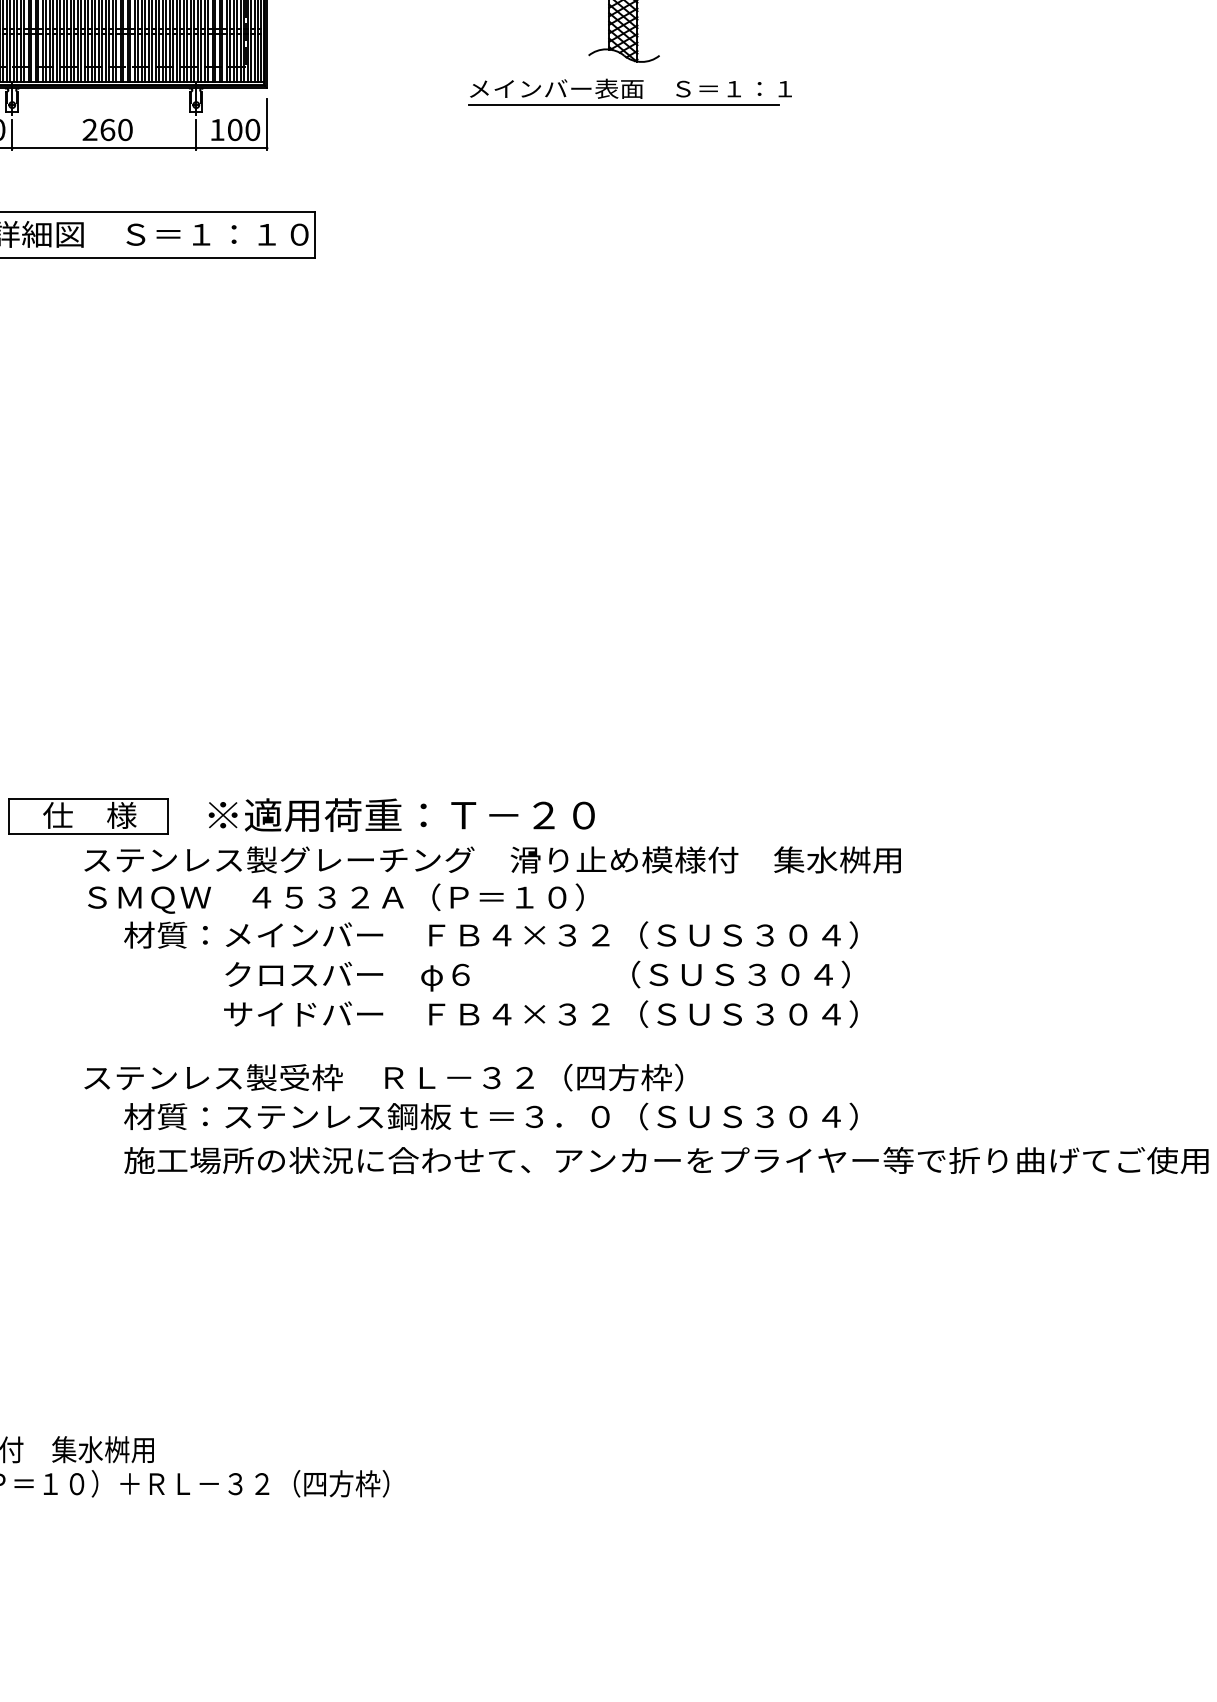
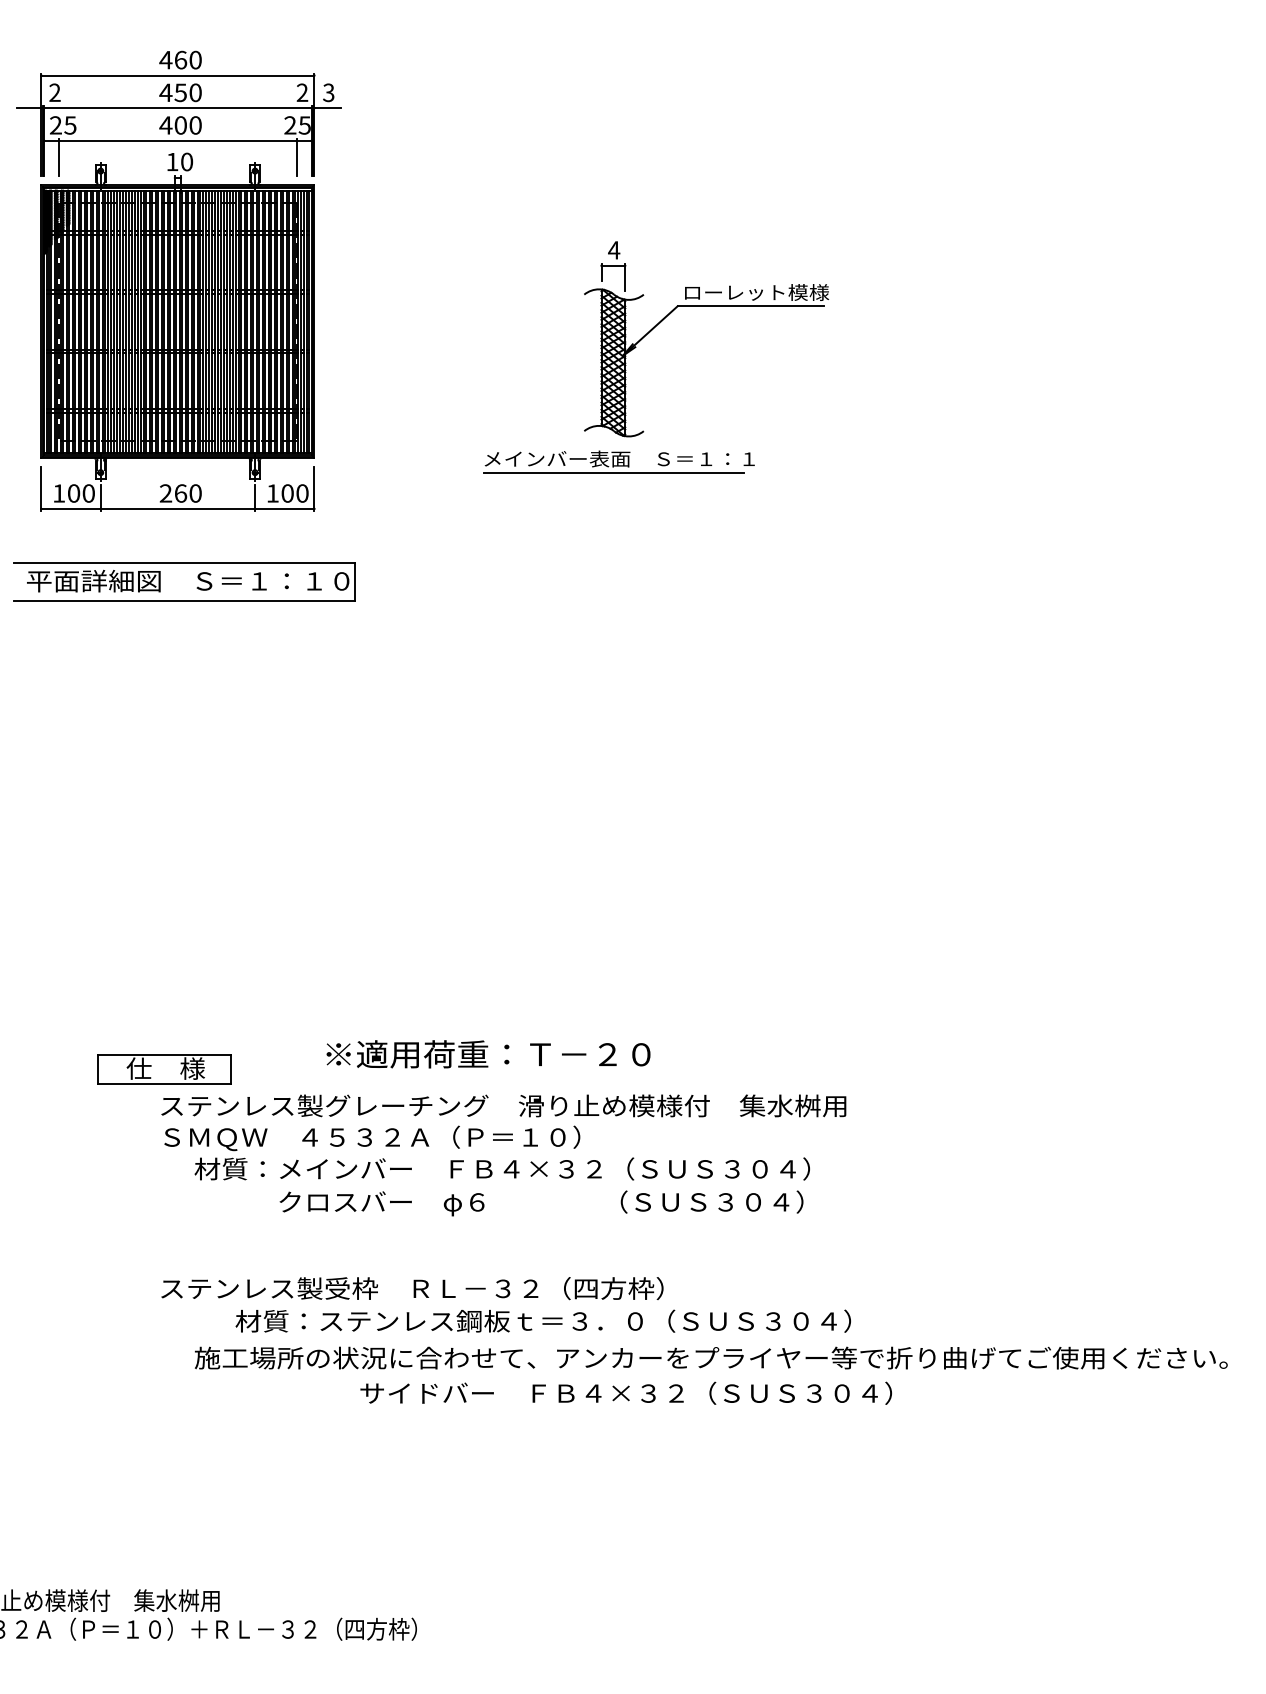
text: (401, 815) -> (488, 1054), moved
text: (540, 1013) -> (625, 1392), moved
text: (489, 1115) -> (542, 1320), moved

